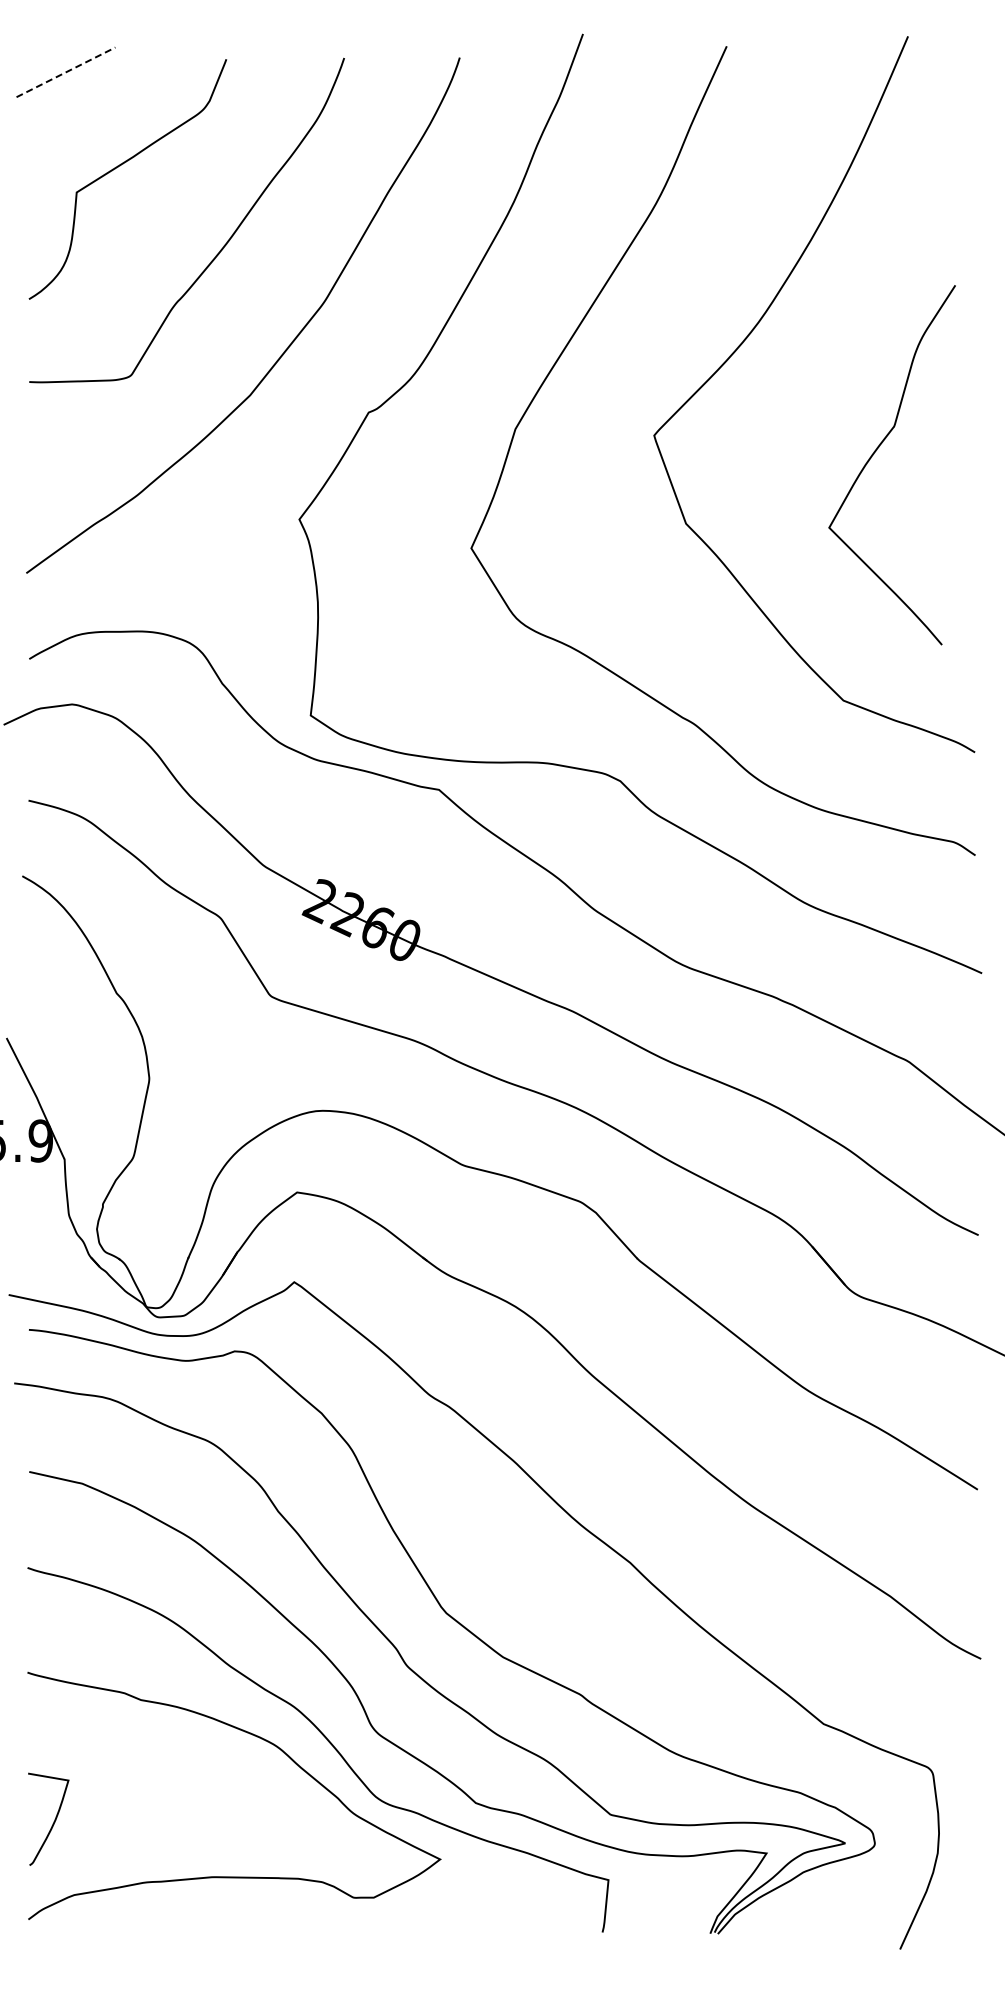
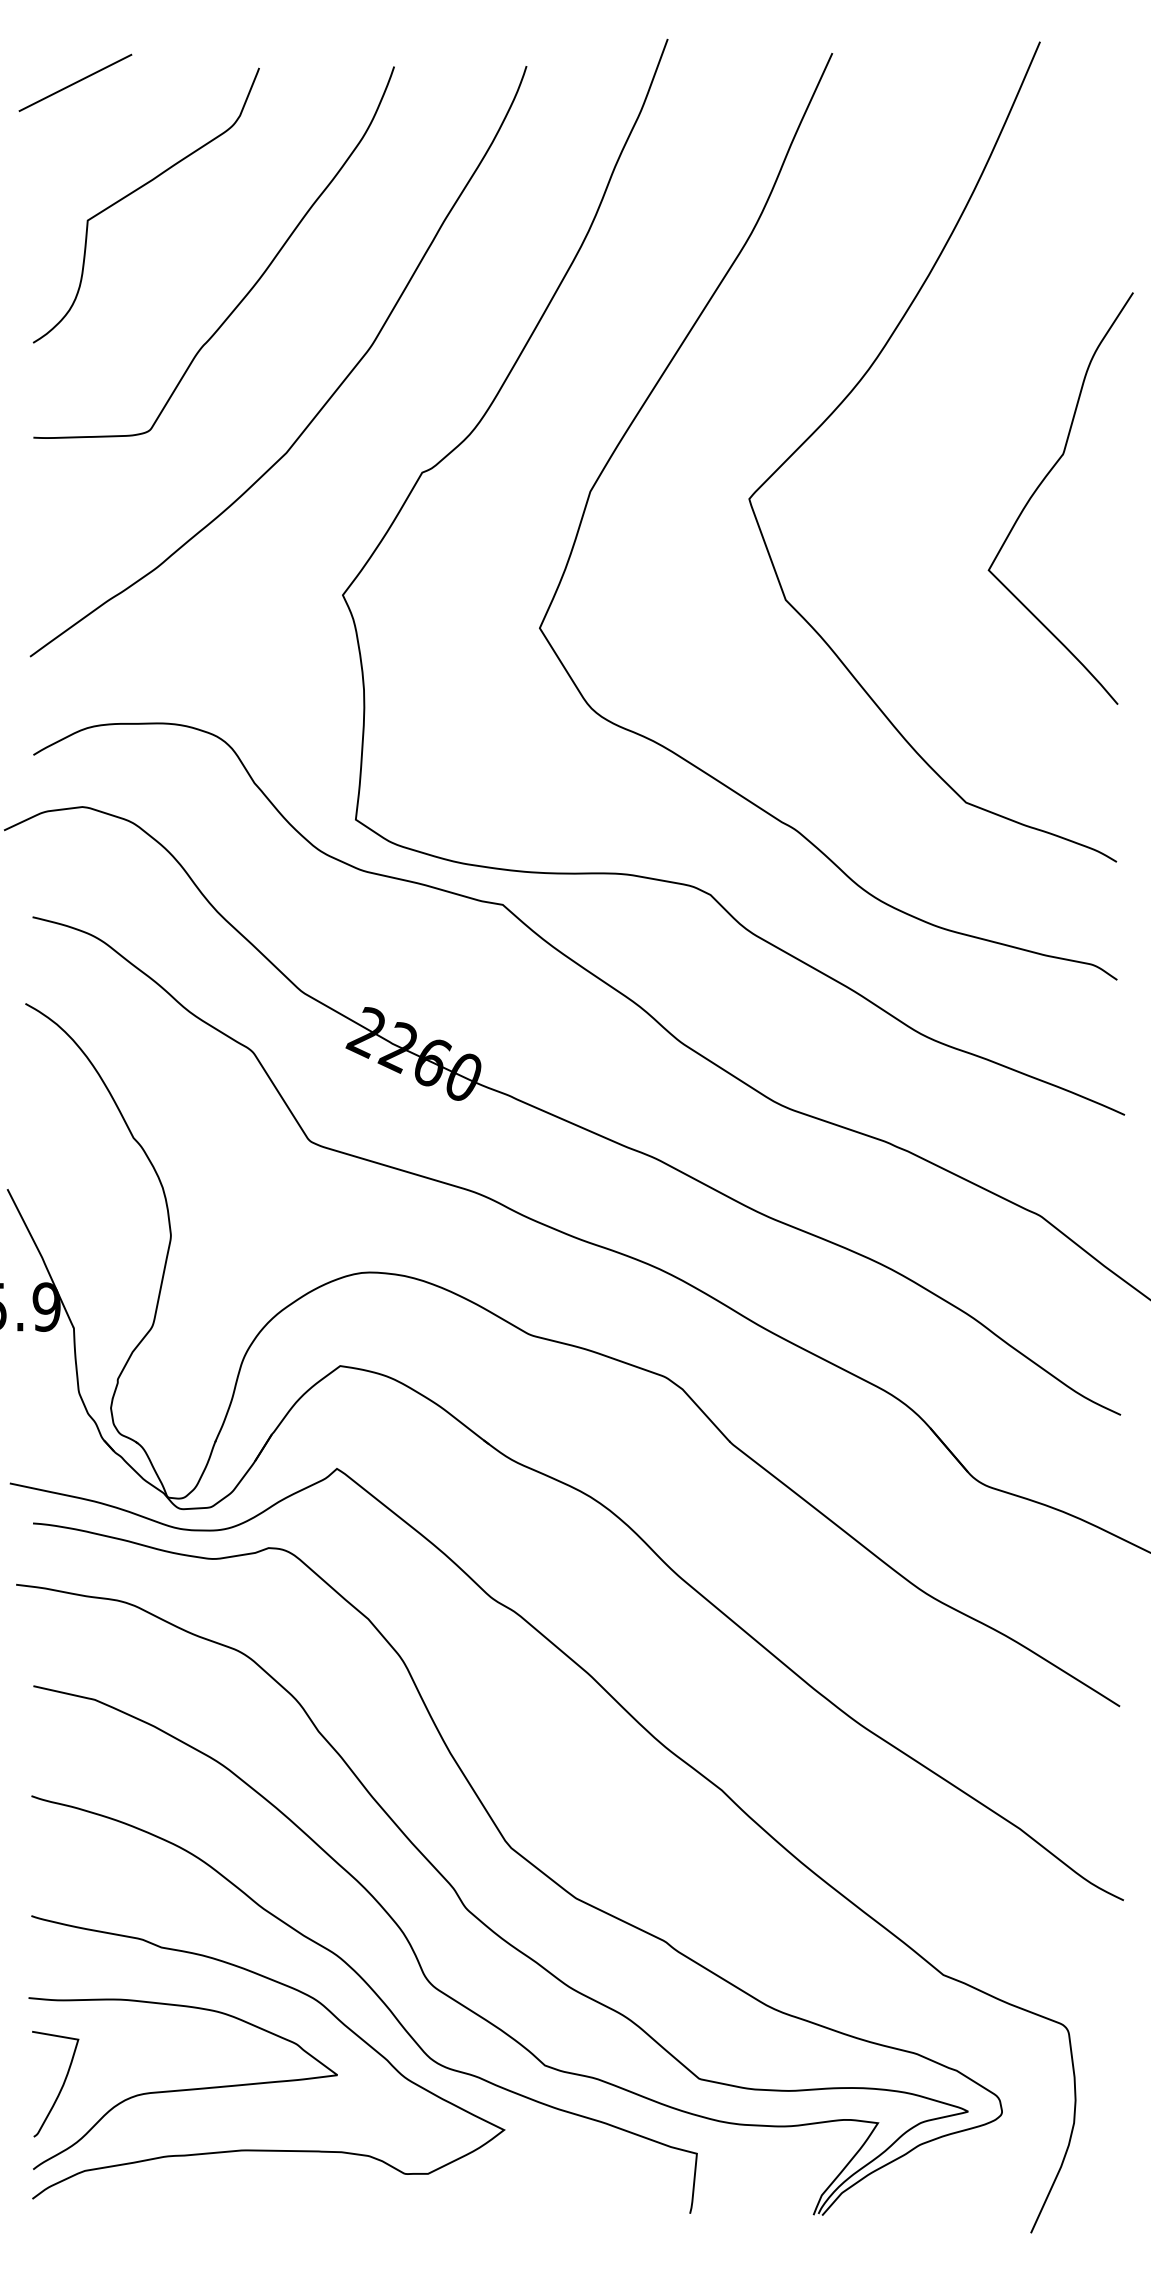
line: (66, 72) -> (76, 83), dashed -> solid
curve: (874, 454) -> (1040, 486), moved
curve: (159, 1823) -> (182, 2088), added

